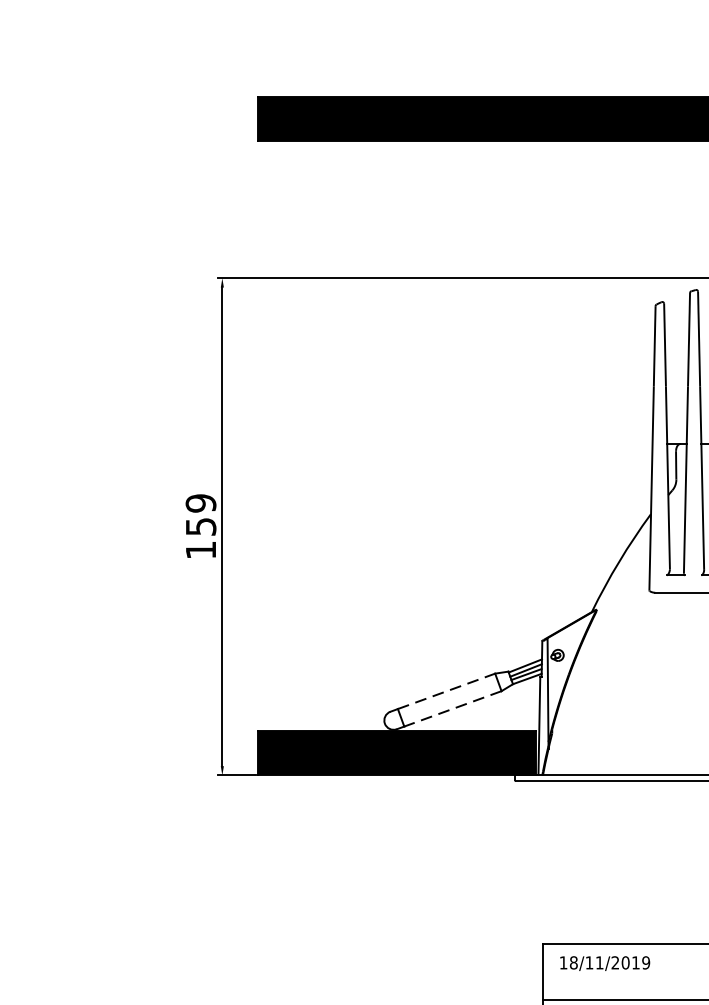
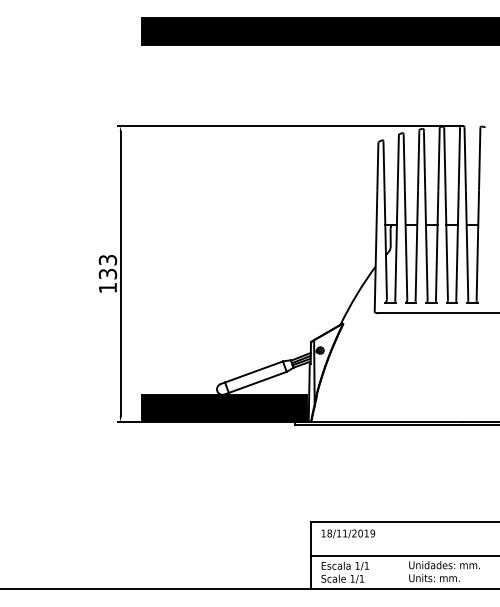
text: (200, 514) -> (107, 266), 159 -> 133
line: (447, 690) -> (254, 371), dashed -> solid
line: (452, 709) -> (257, 382), dashed -> solid

